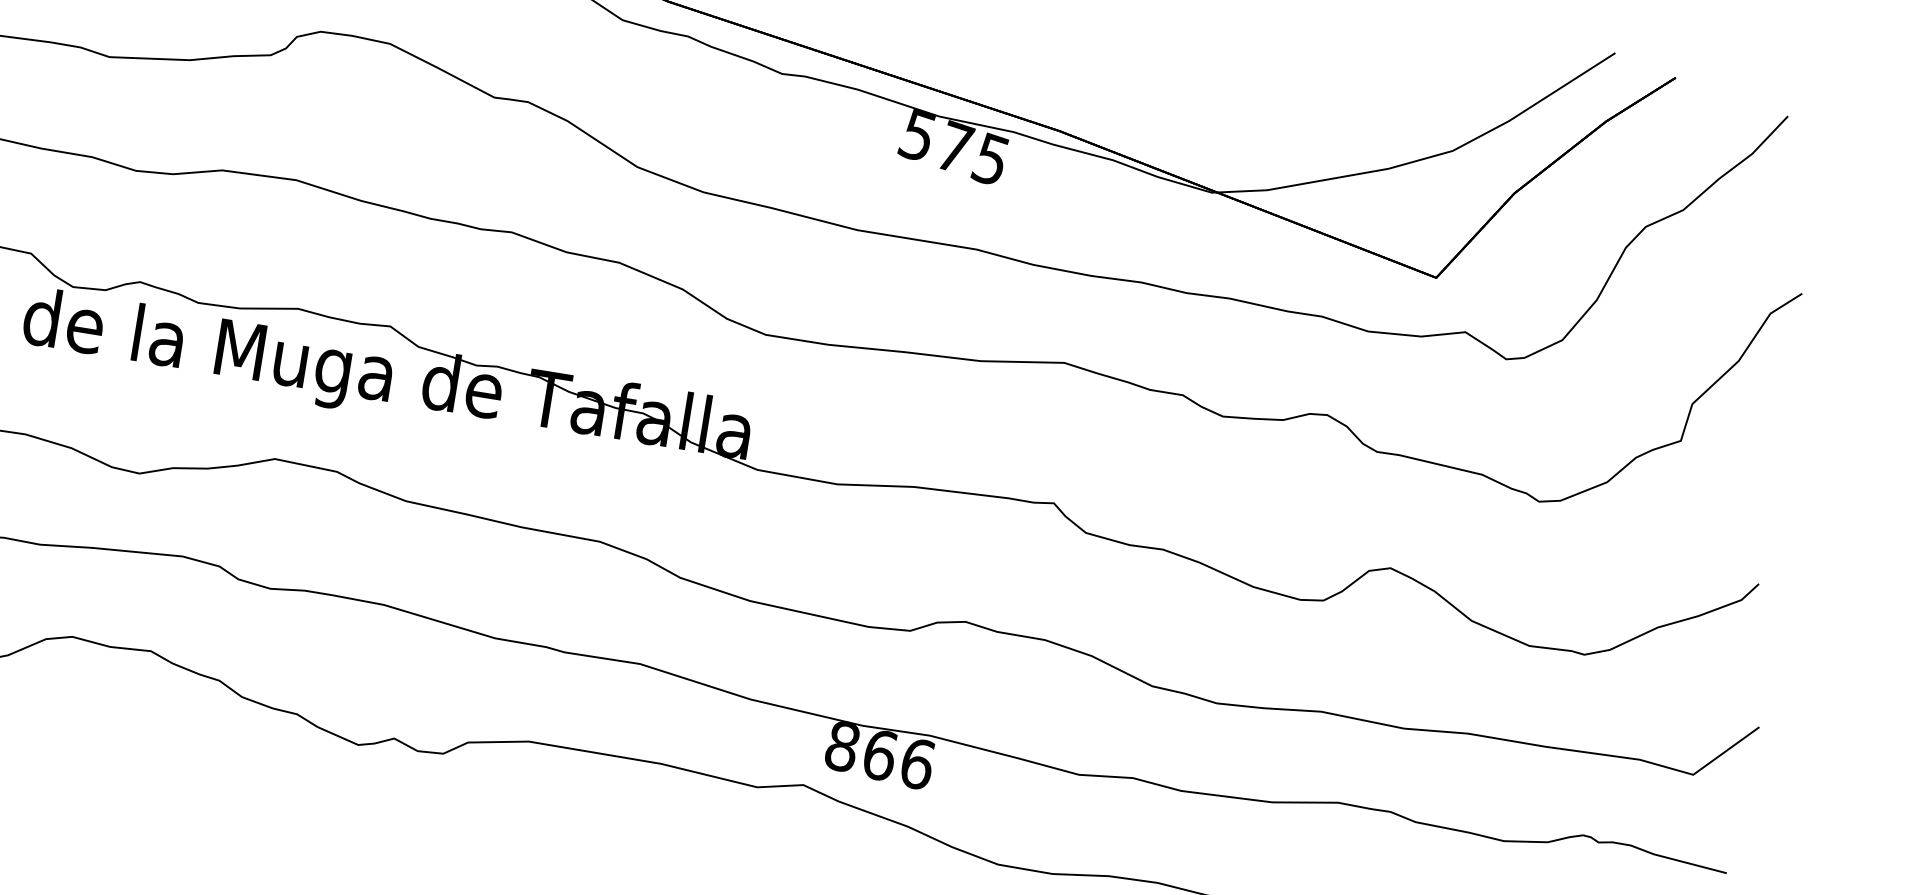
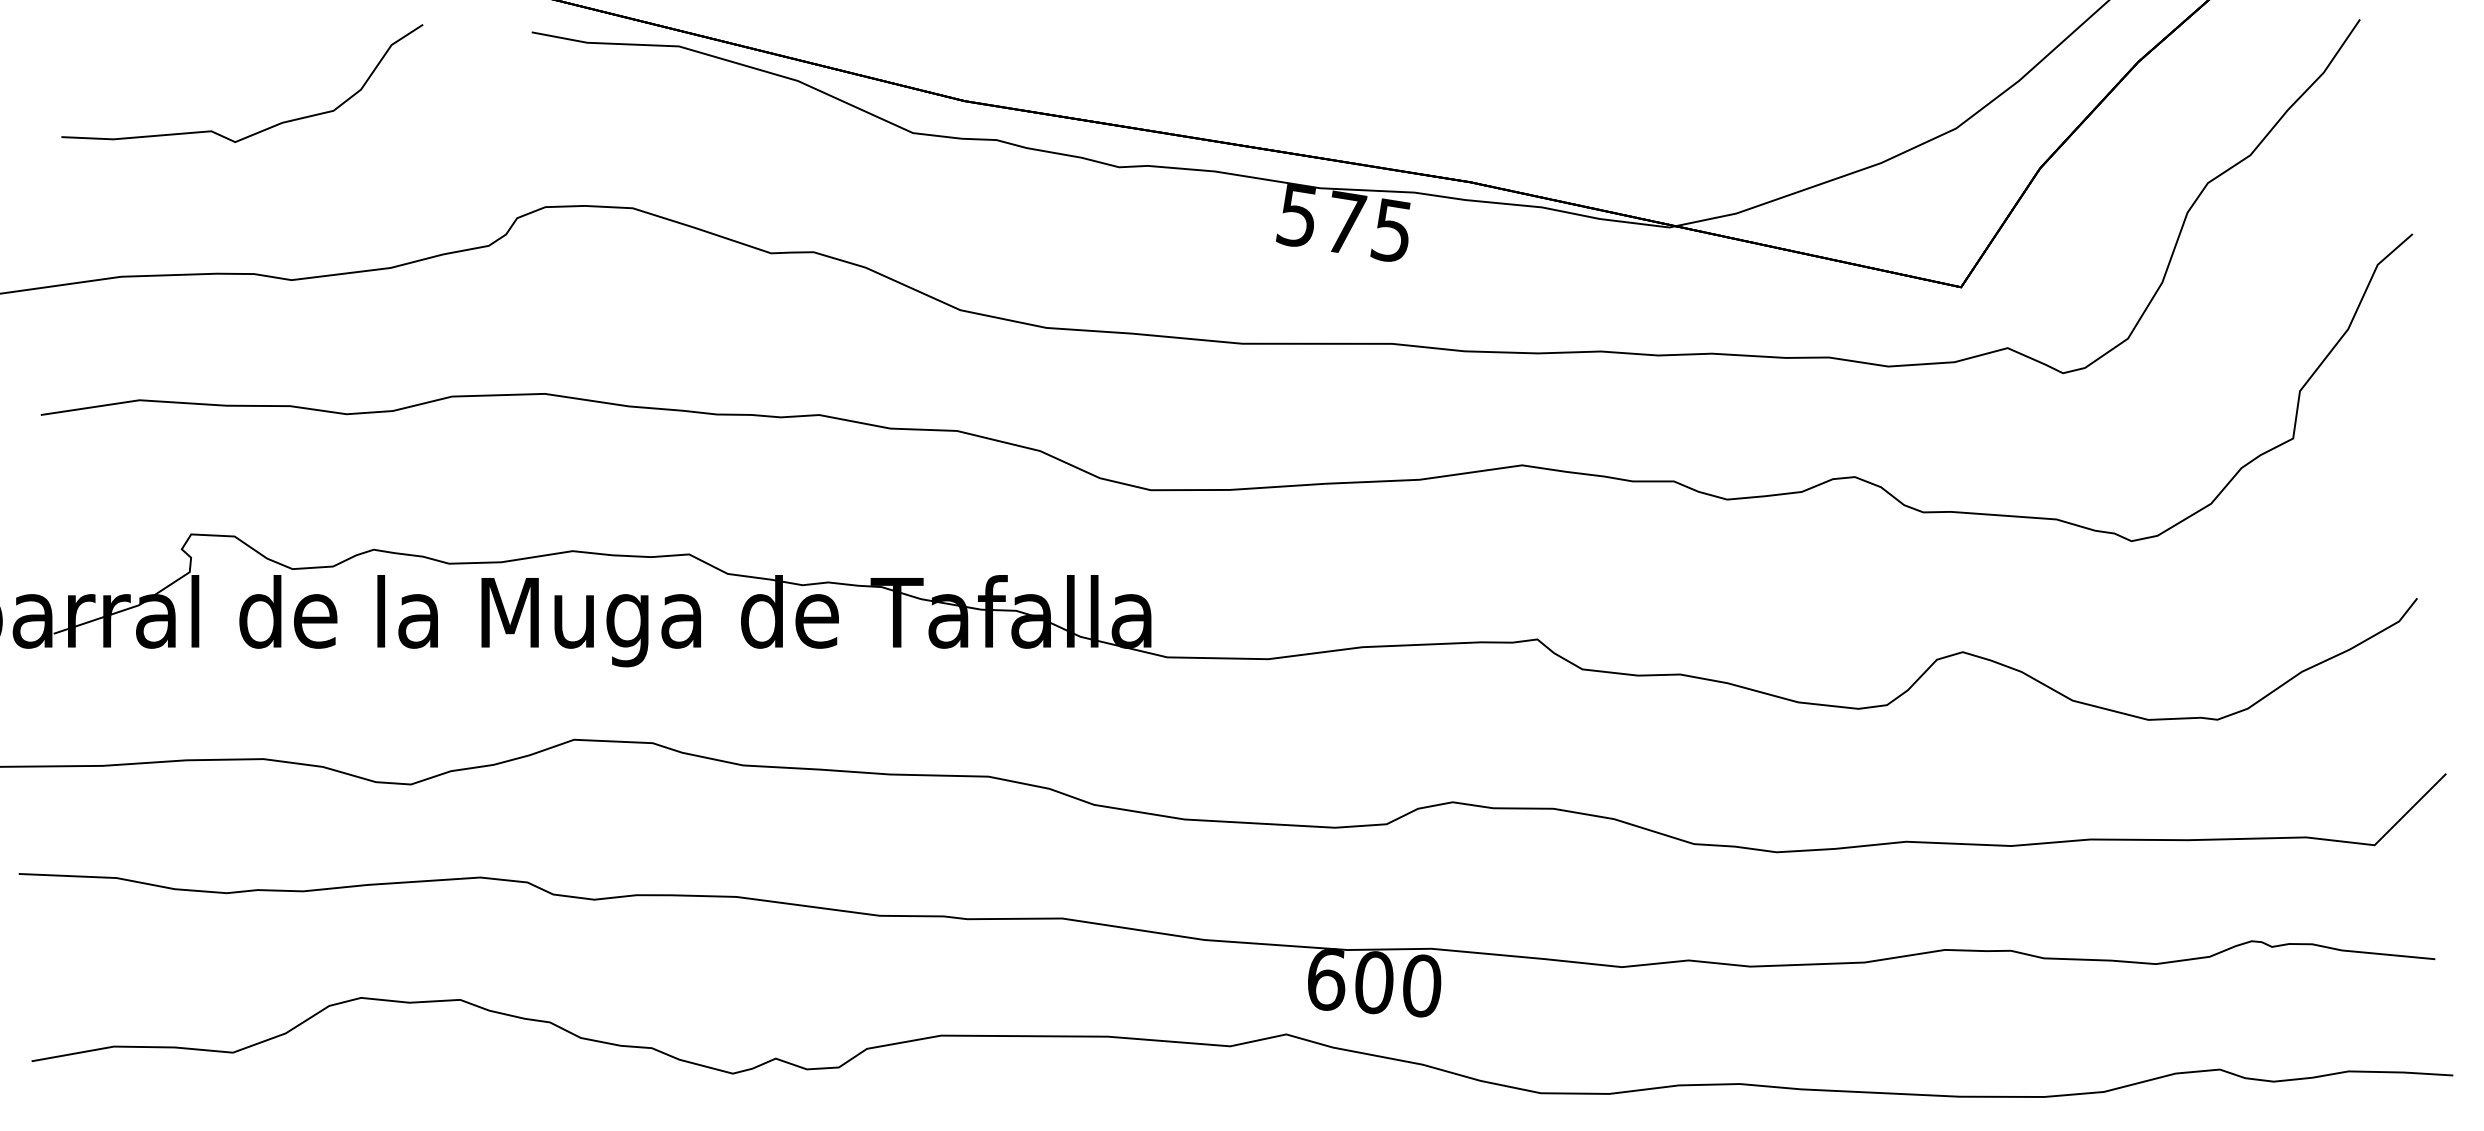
text: (880, 755) -> (1374, 982), 866 -> 600

